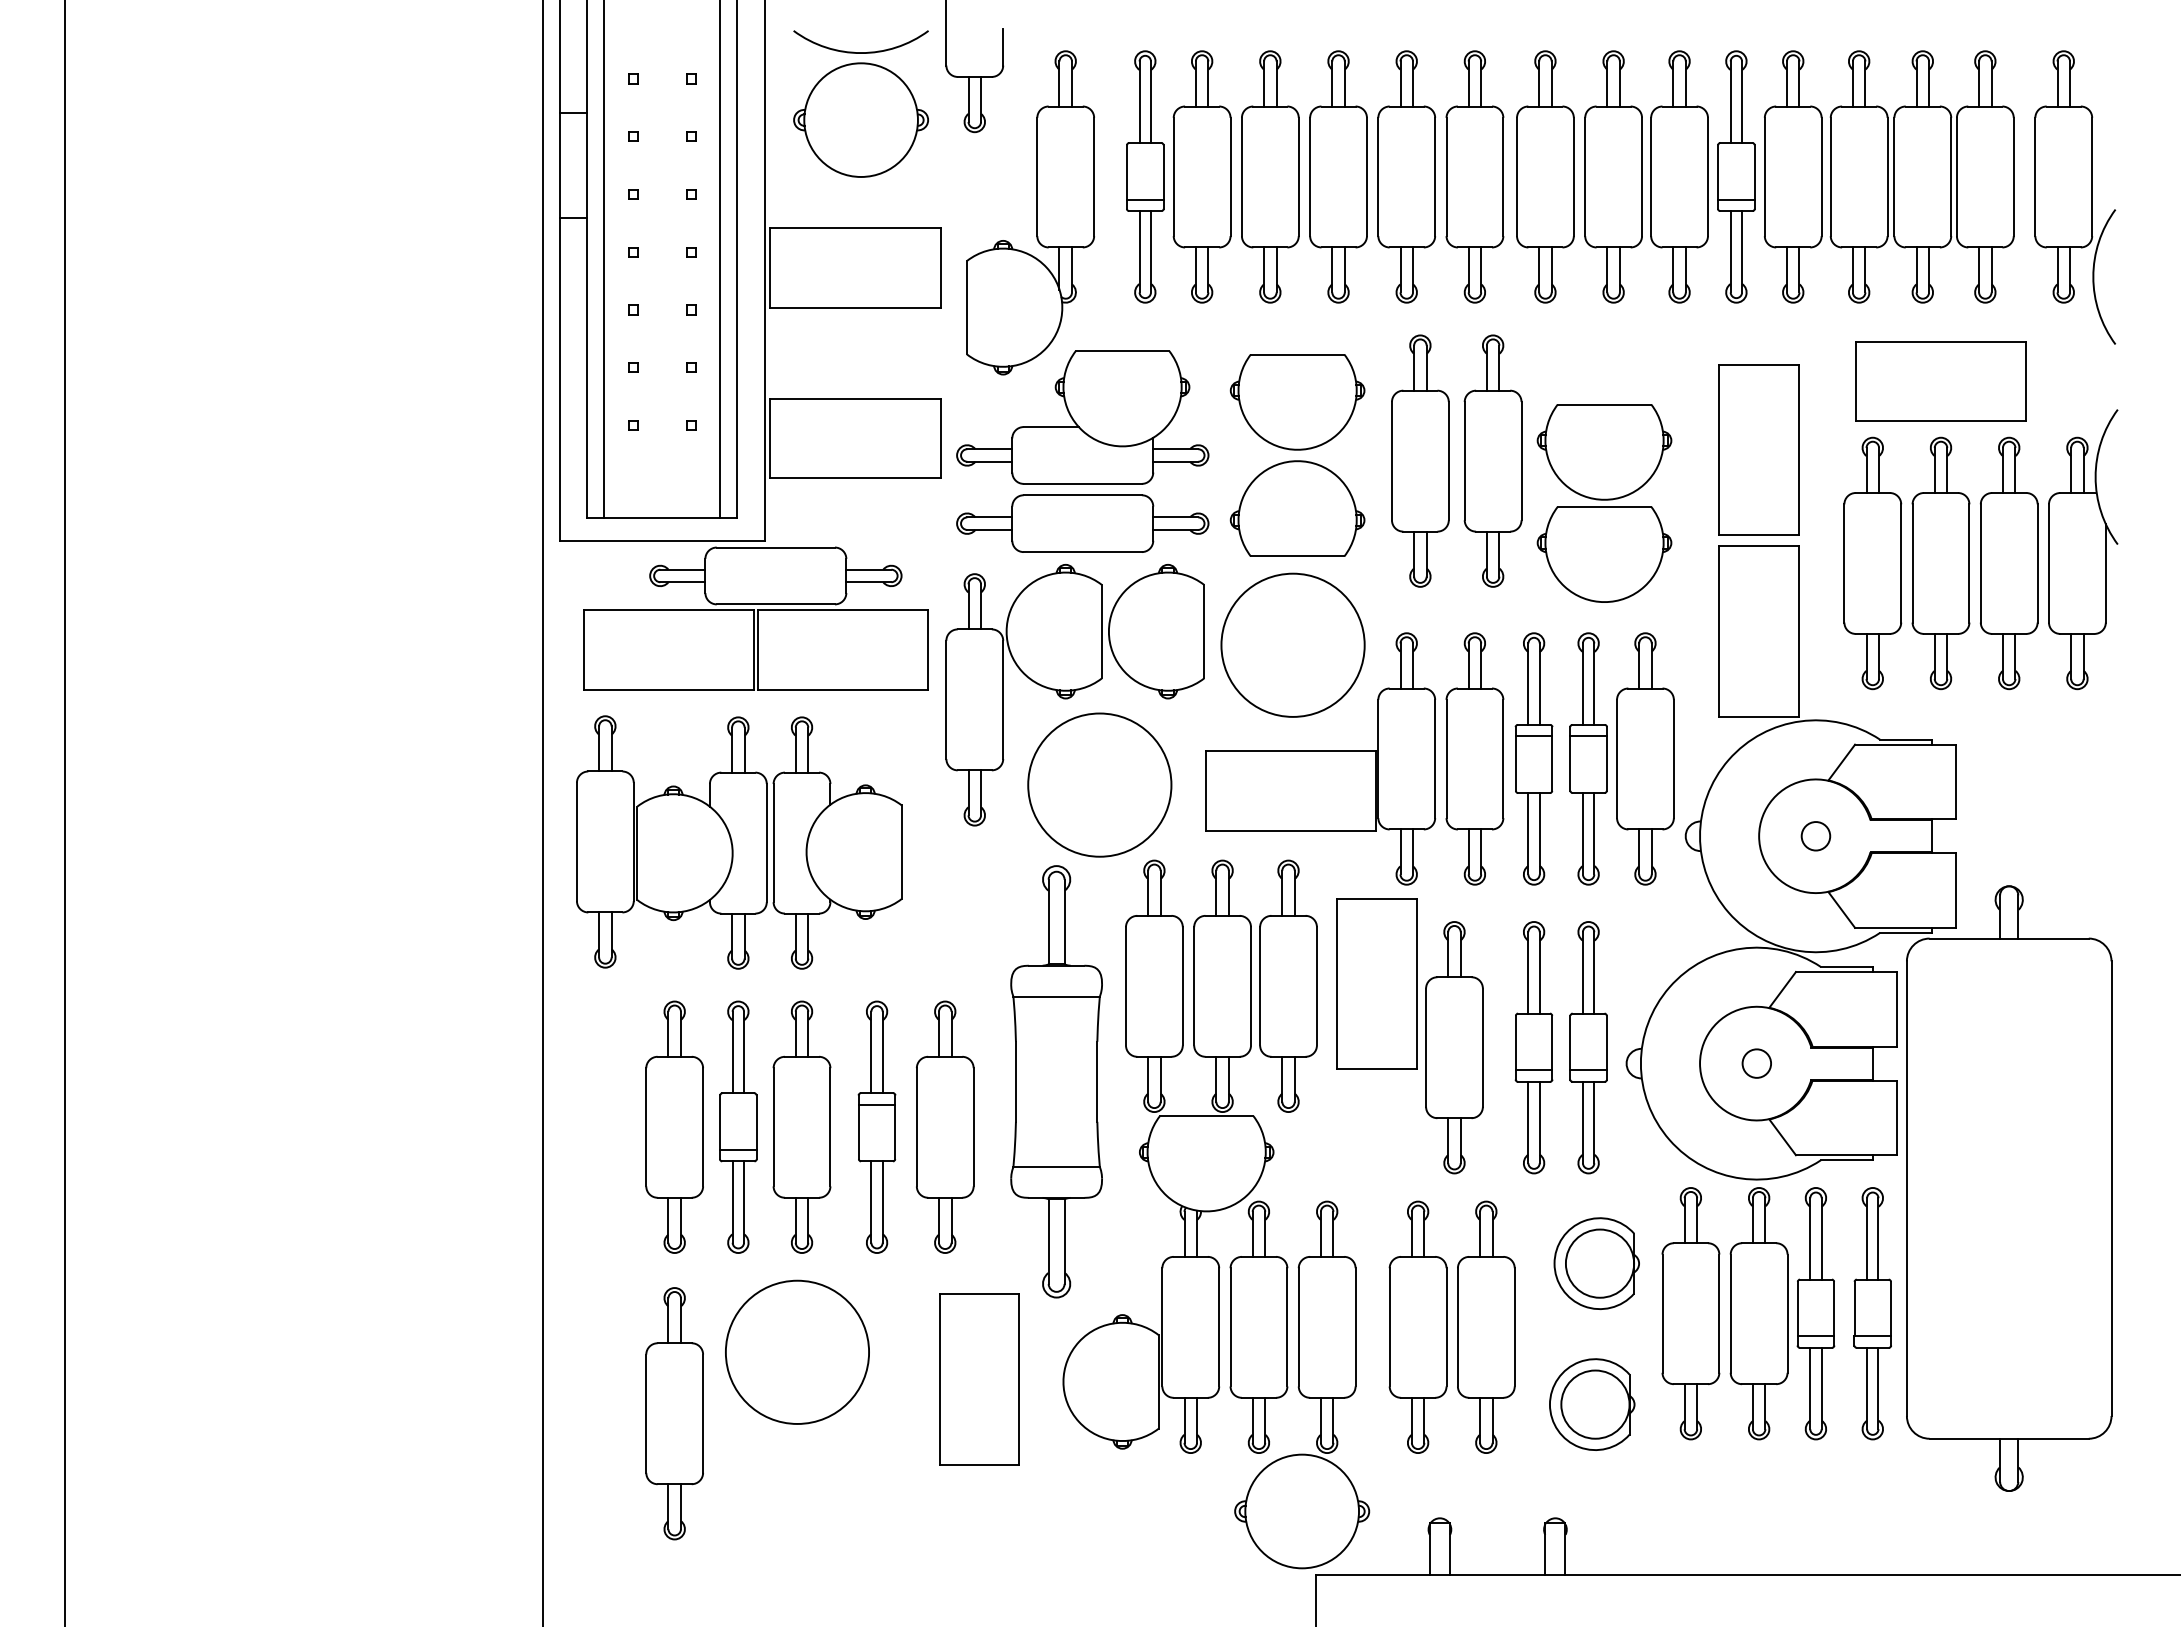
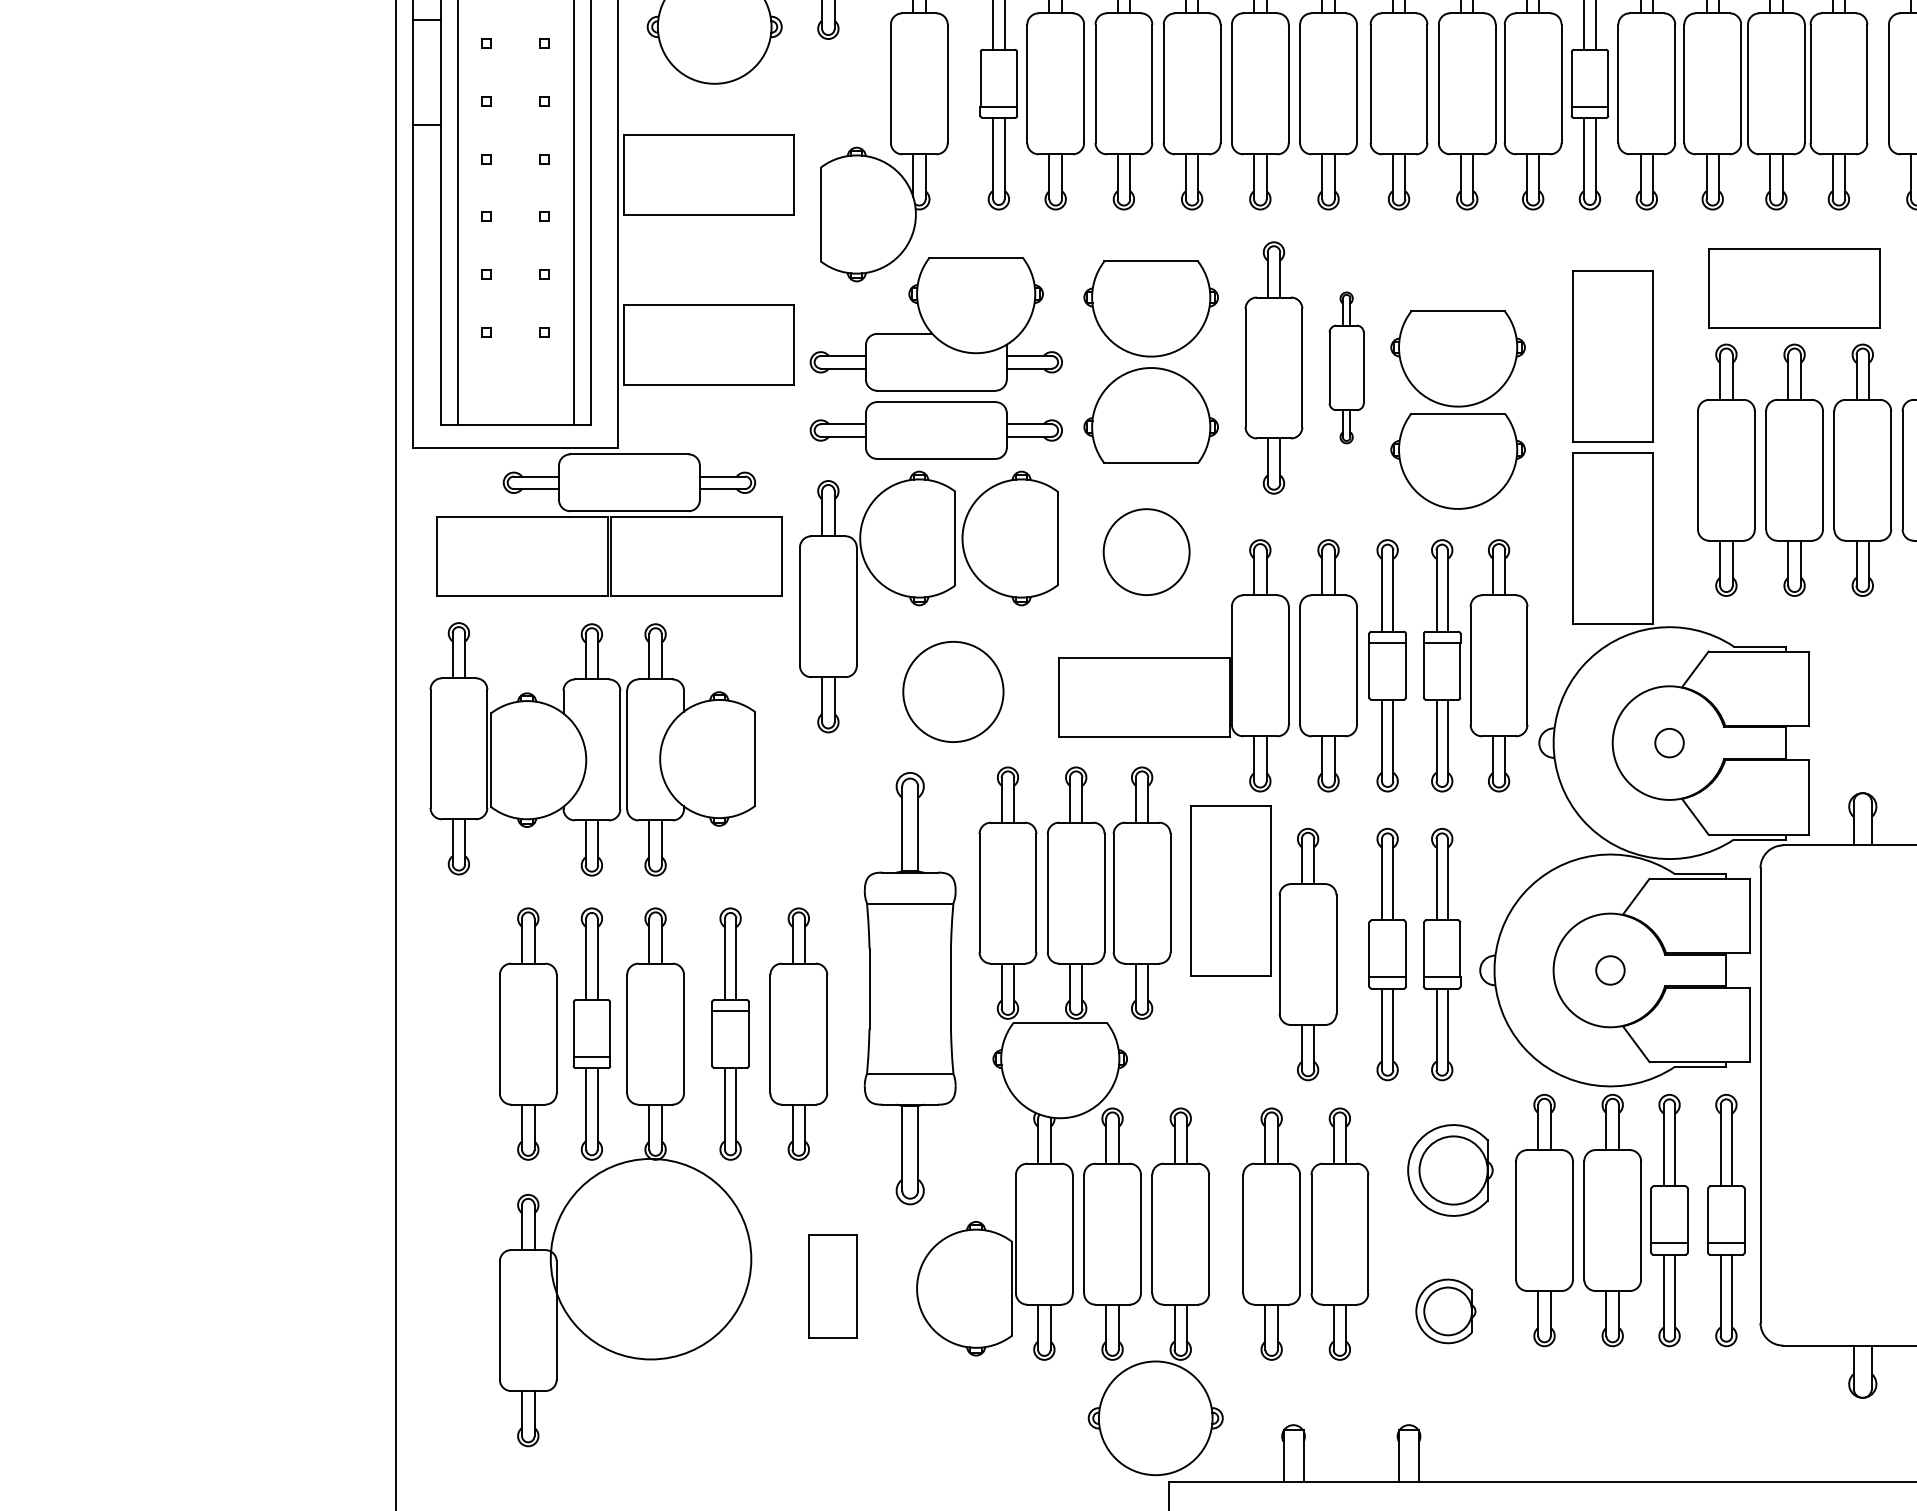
part: (1492, 460) -> (1346, 367), size x0.6
circle: (1292, 644) -> (1146, 551), size x0.6
circle: (1099, 784) -> (953, 691), size x0.7
circle: (797, 1351) -> (651, 1258), size x1.4
part: (979, 1379) -> (833, 1286), size x0.6
part: (1592, 1404) -> (1446, 1311), size x0.7

